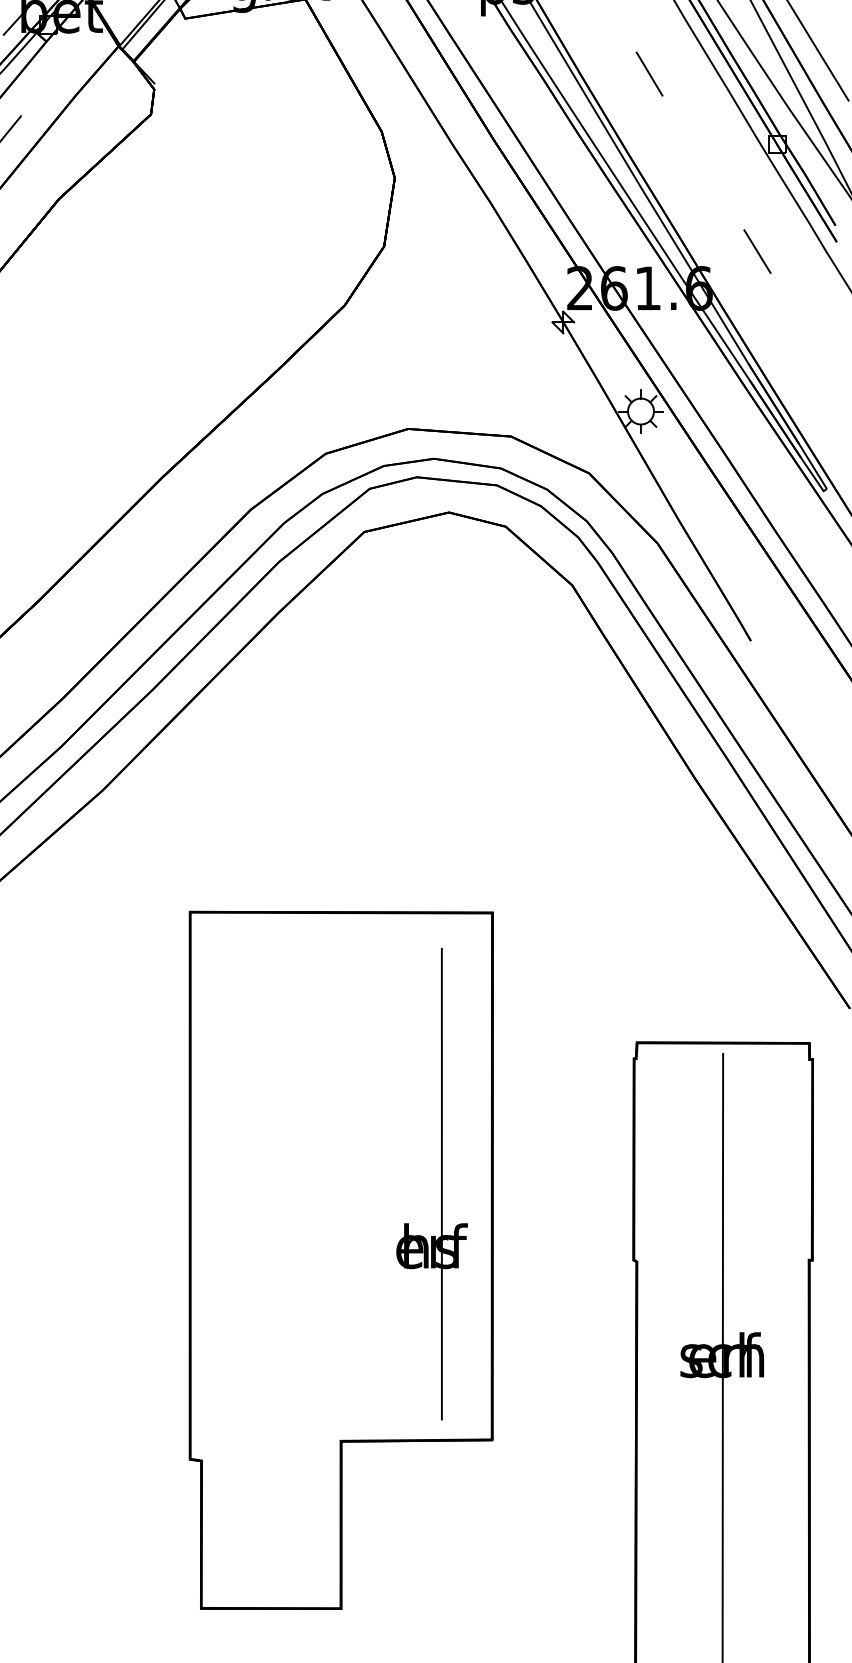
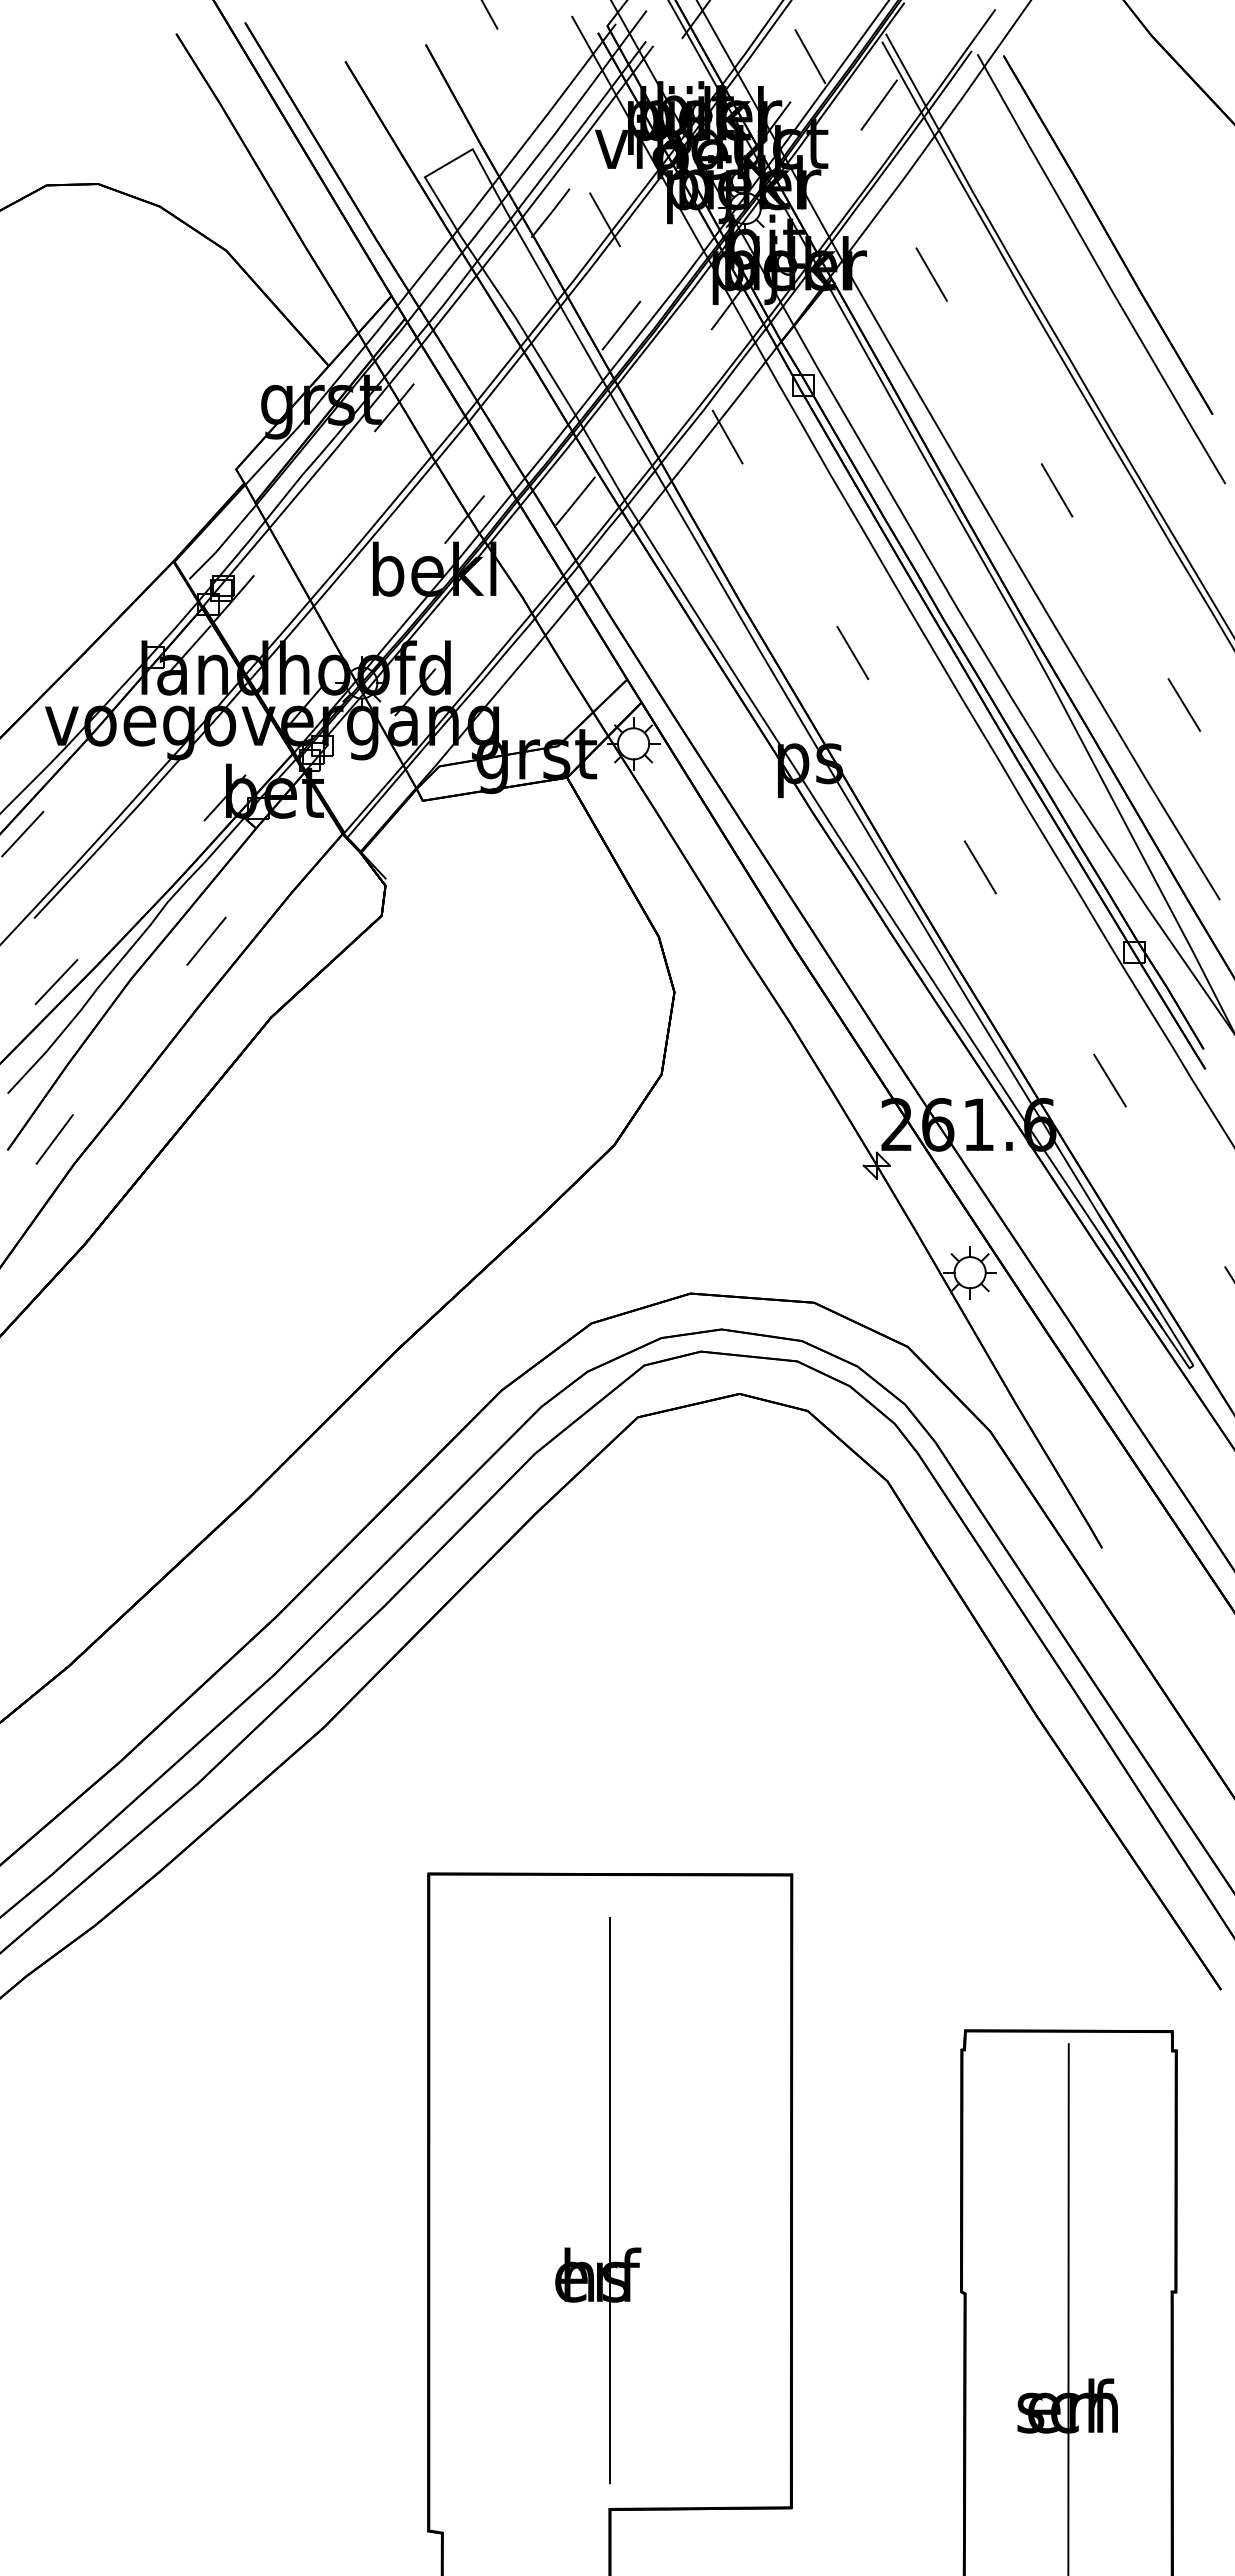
part: (441, 1184) -> (609, 2200), moved

